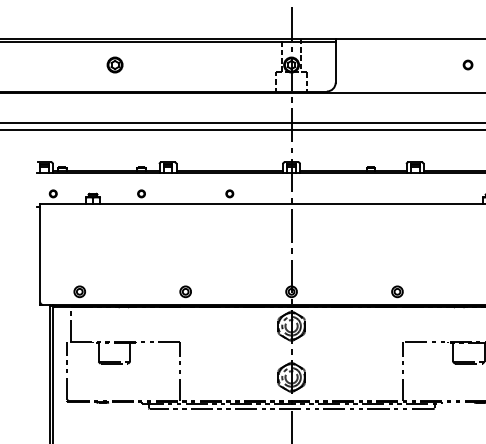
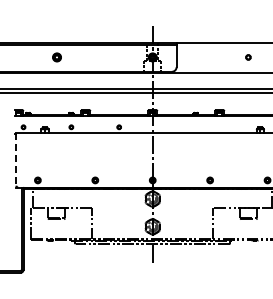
line: (40, 255) -> (16, 160), solid -> dashed

